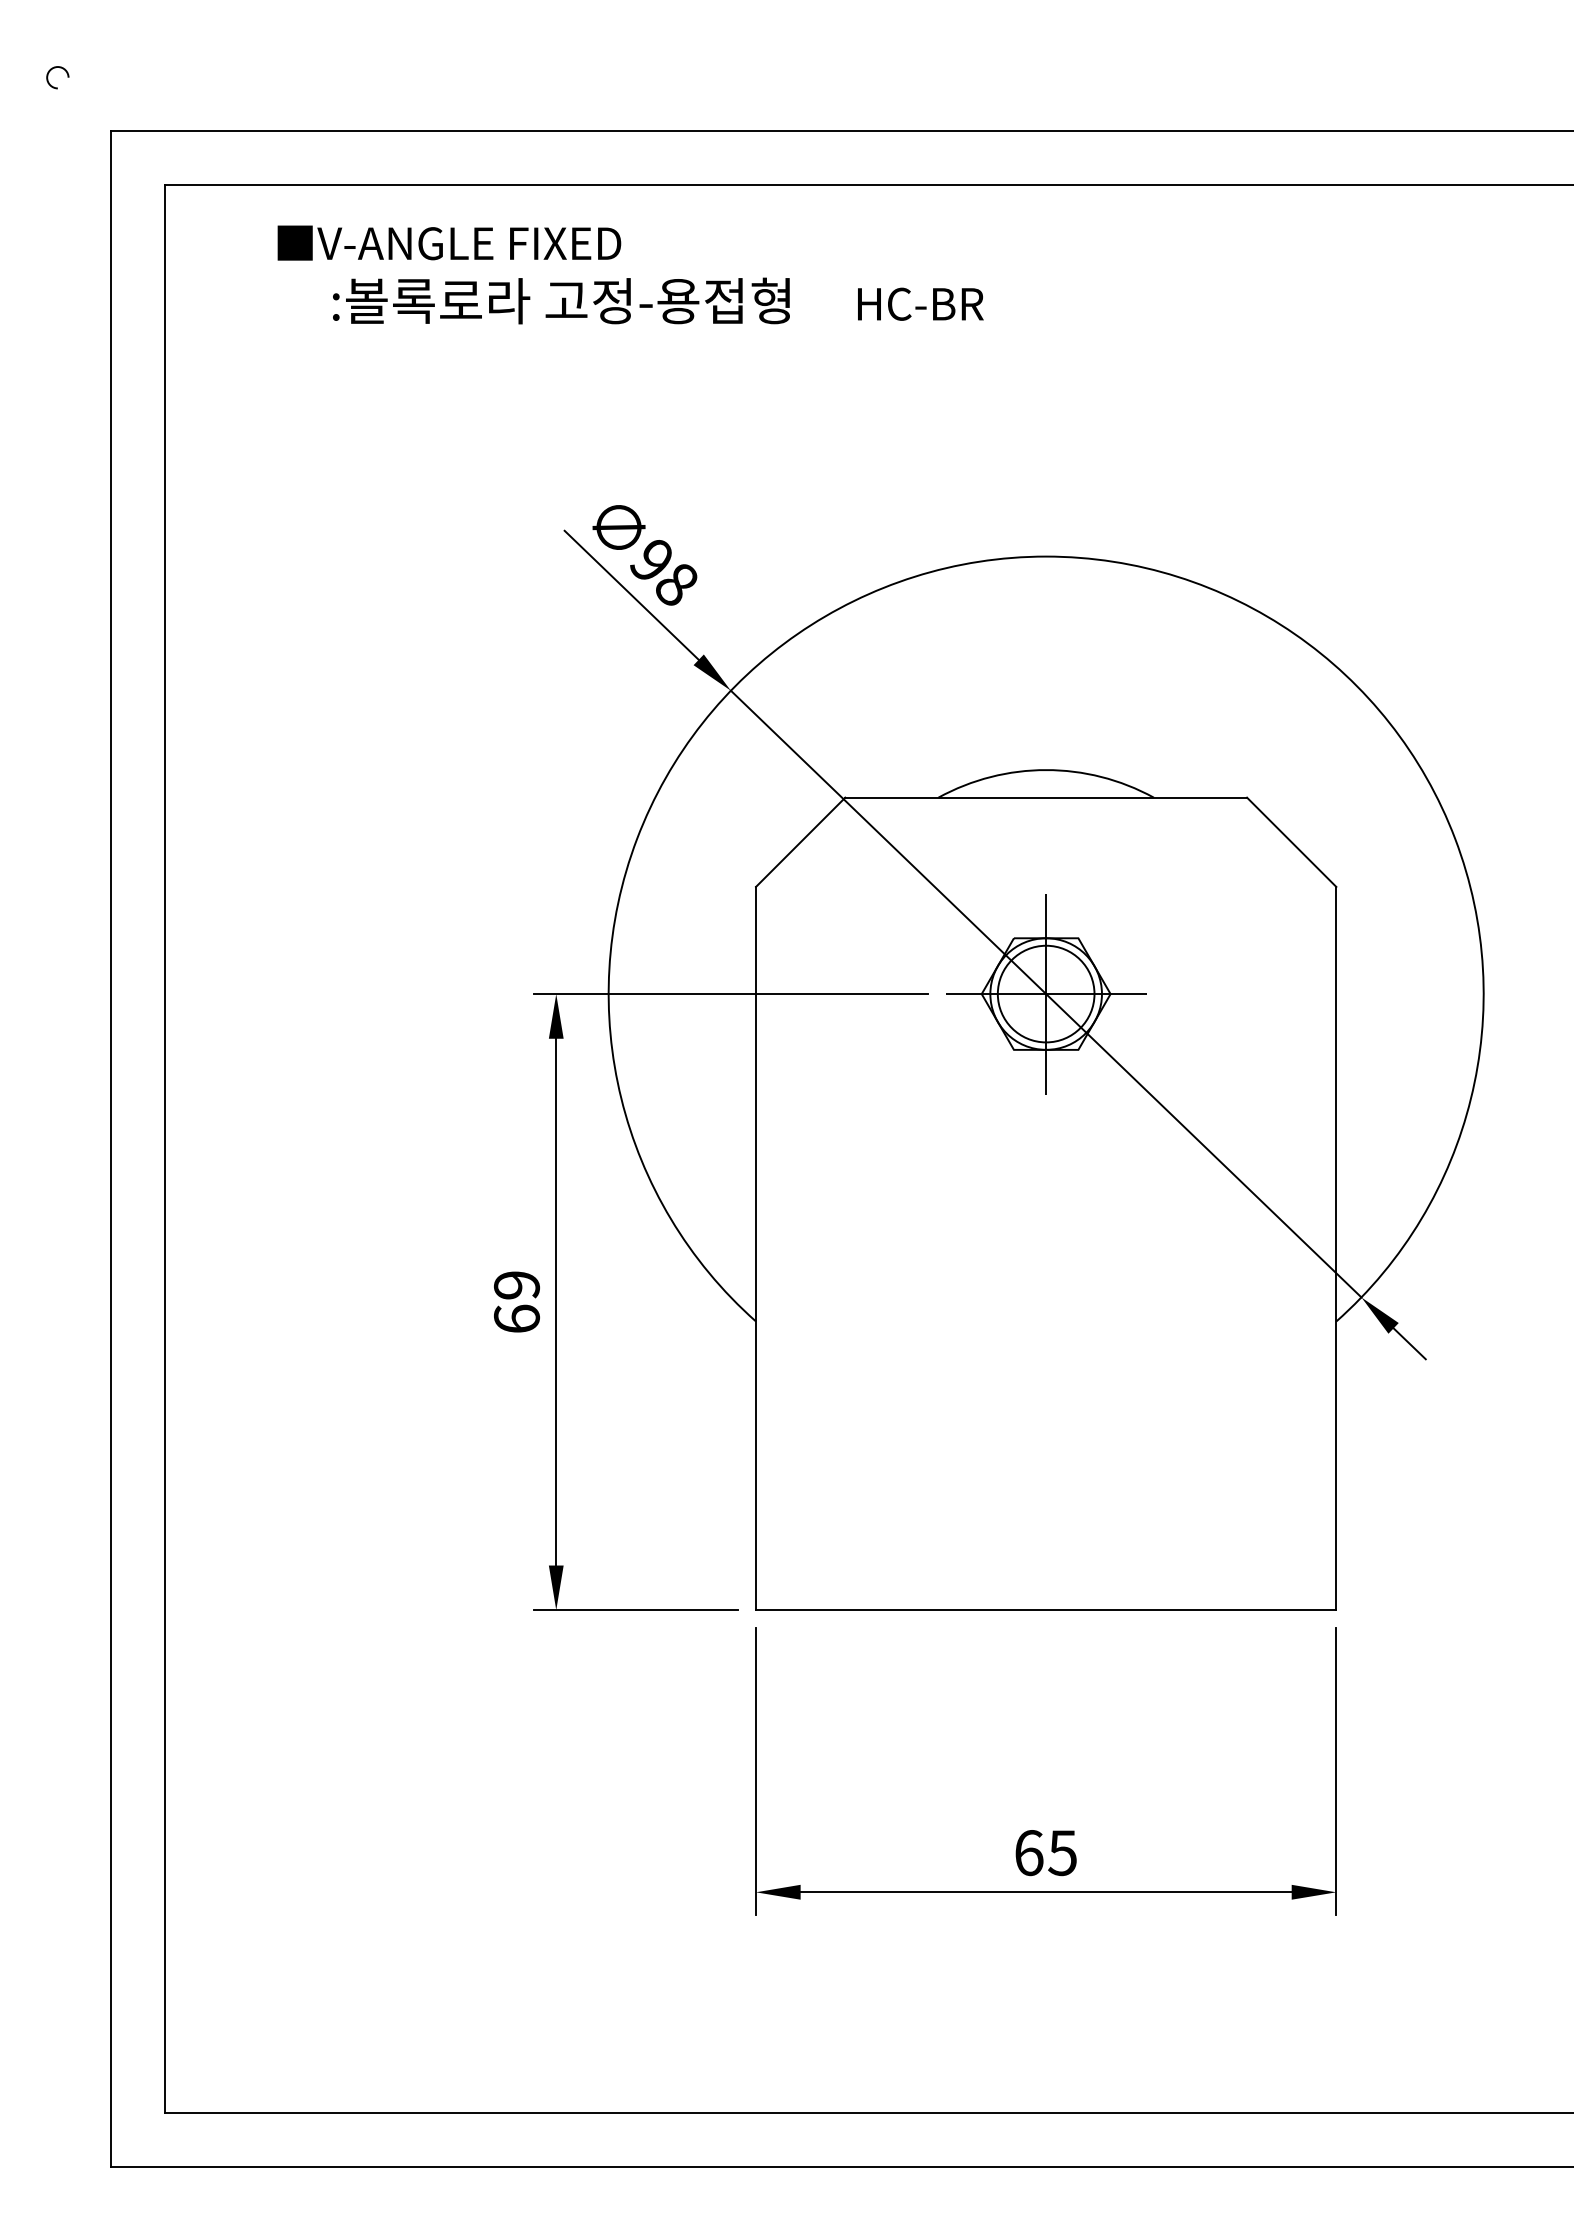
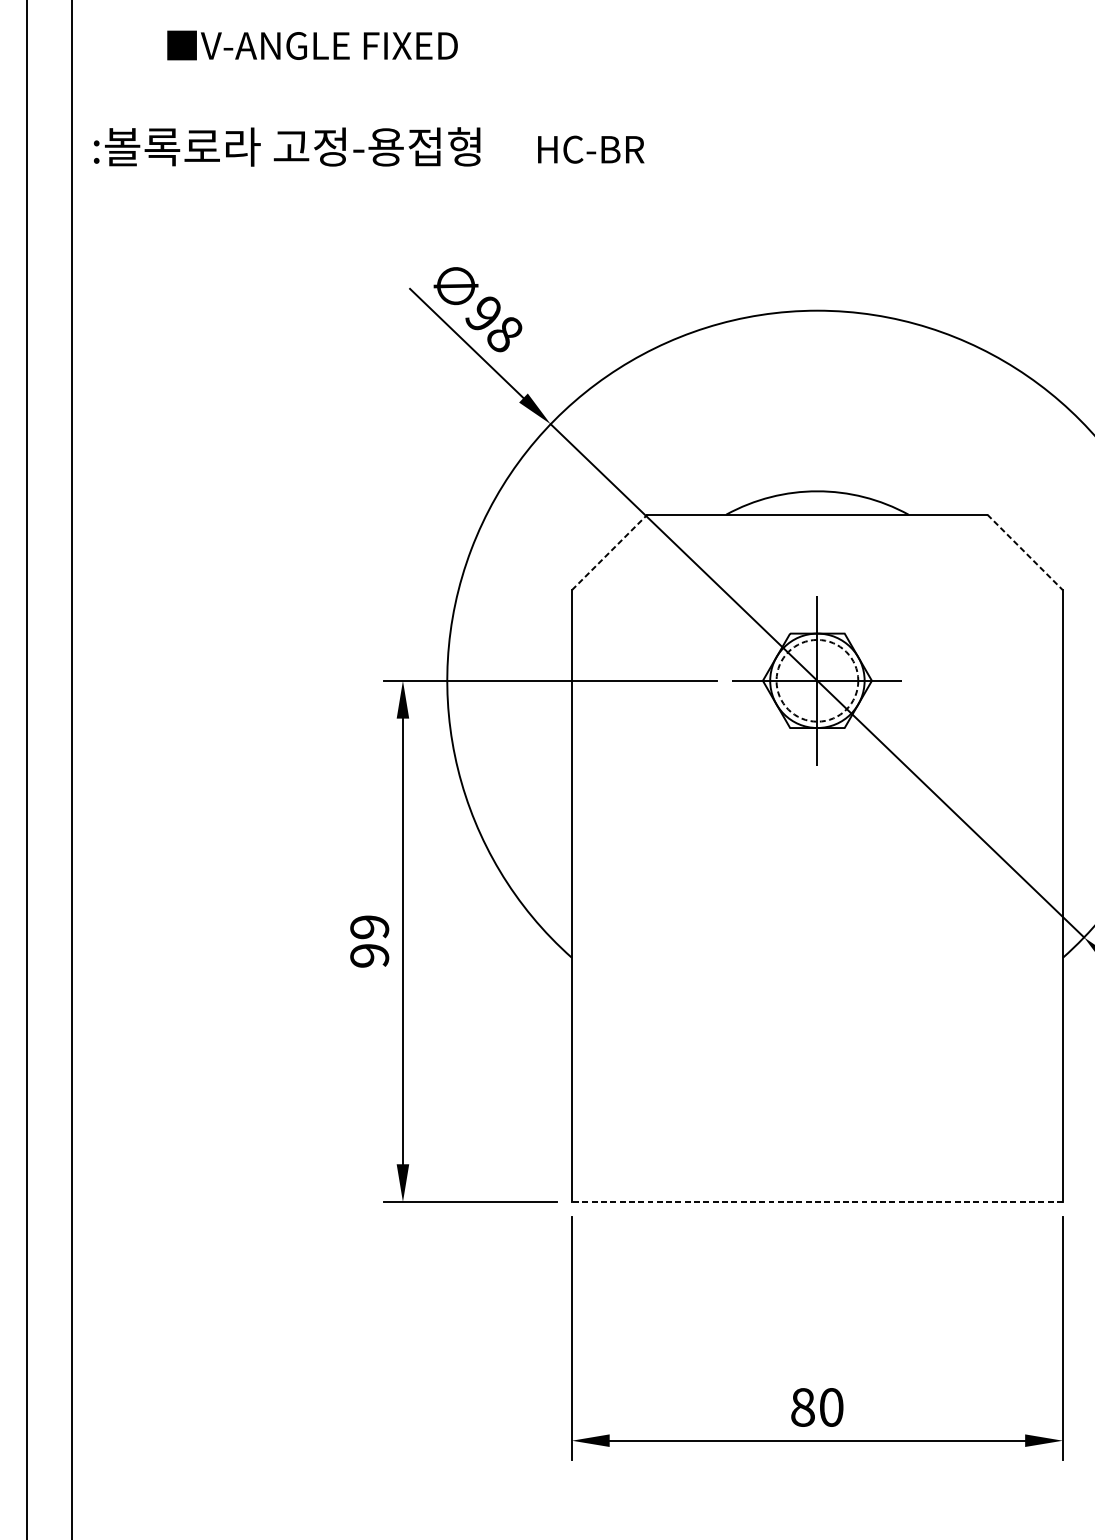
text: (658, 300) -> (369, 146), moved
line: (800, 841) -> (609, 551), solid -> dashed
line: (1292, 842) -> (1025, 552), solid -> dashed
circle: (1045, 993) -> (816, 680), solid -> dashed
text: (516, 1318) -> (369, 955), 69 -> 99
line: (1045, 1610) -> (816, 1202), solid -> dashed
text: (1045, 1853) -> (816, 1407), 65 -> 80

